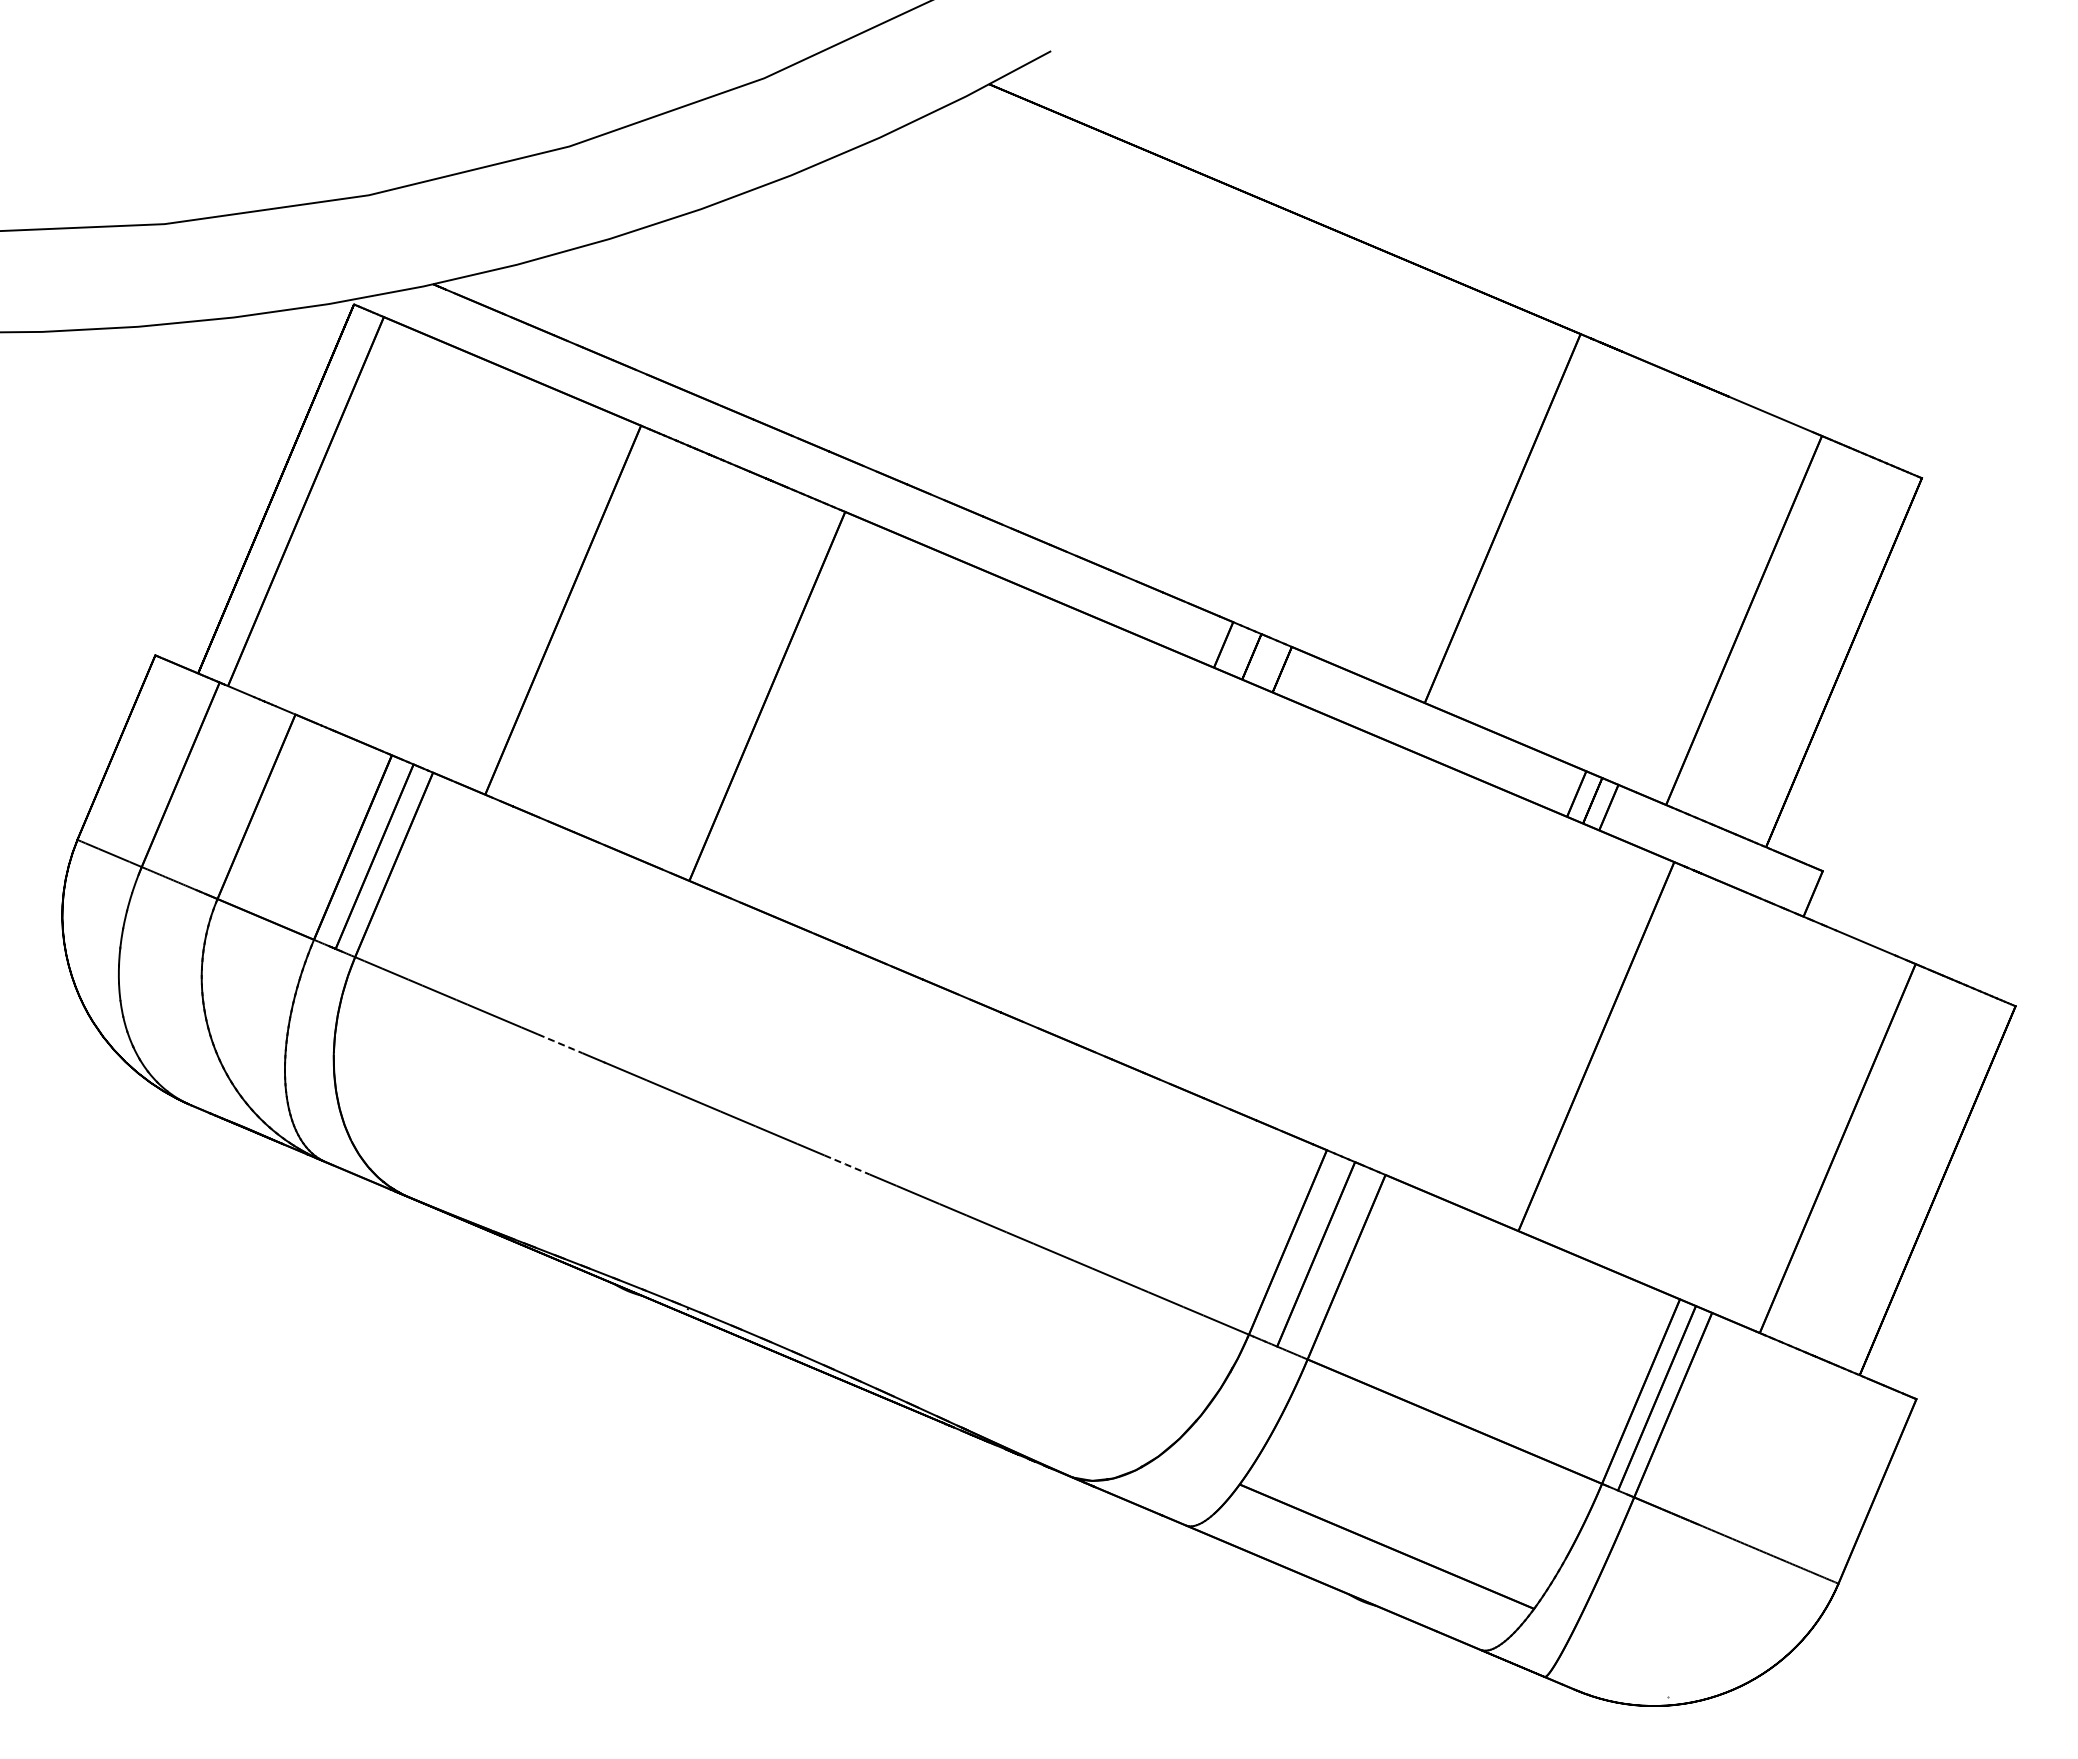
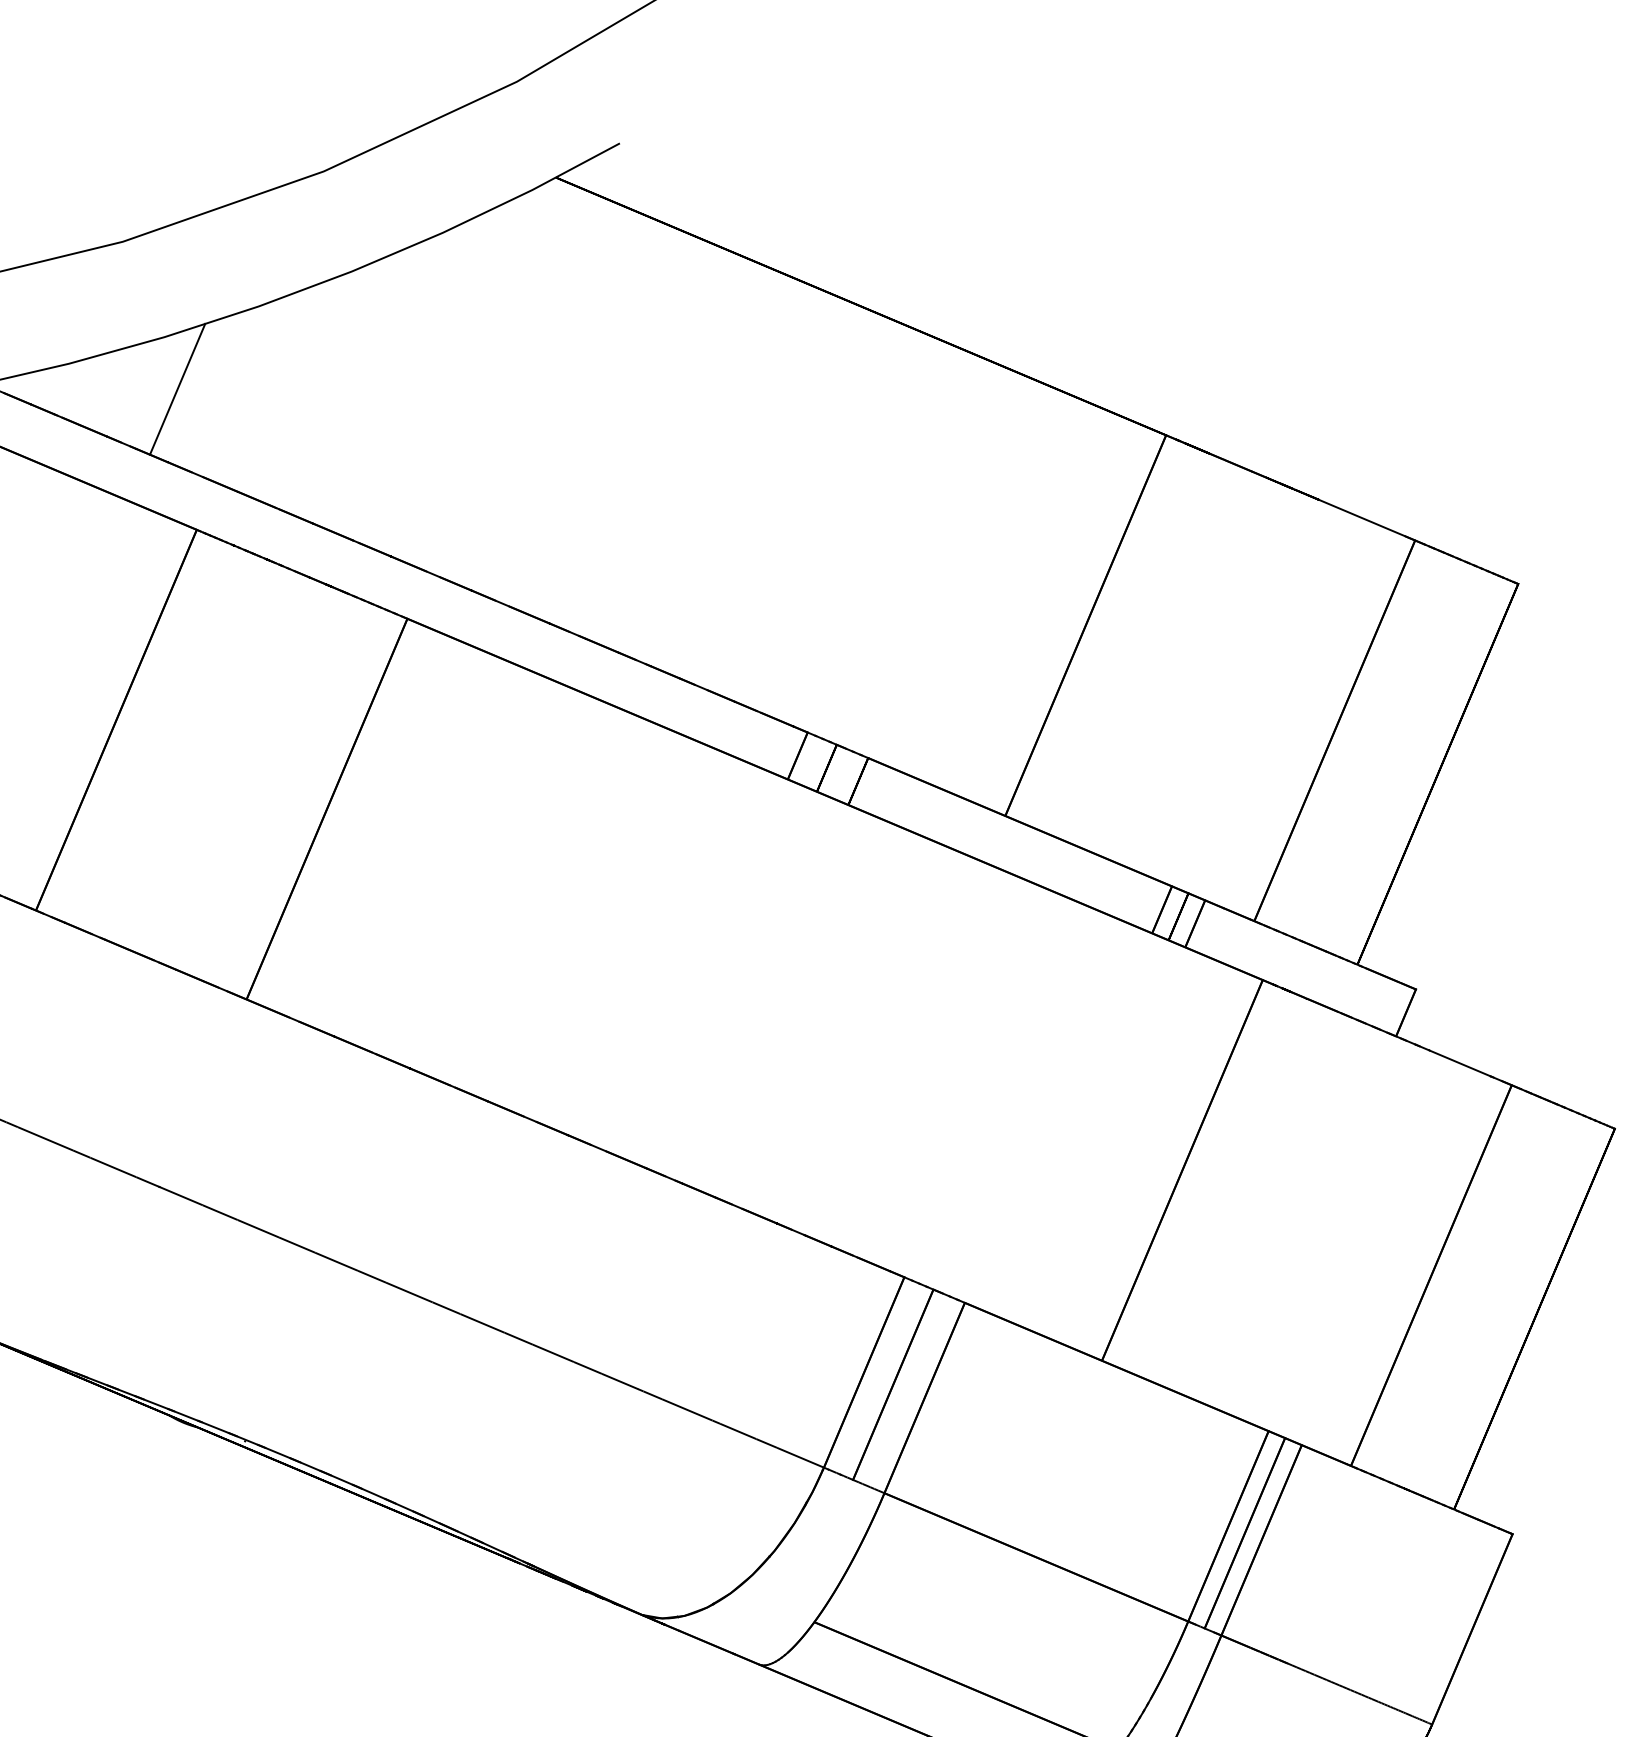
line: (622, 289) -> (177, 389), added
line: (560, 1043) -> (113, 1167), dashed -> solid
line: (846, 1164) -> (408, 1292), dashed -> solid

